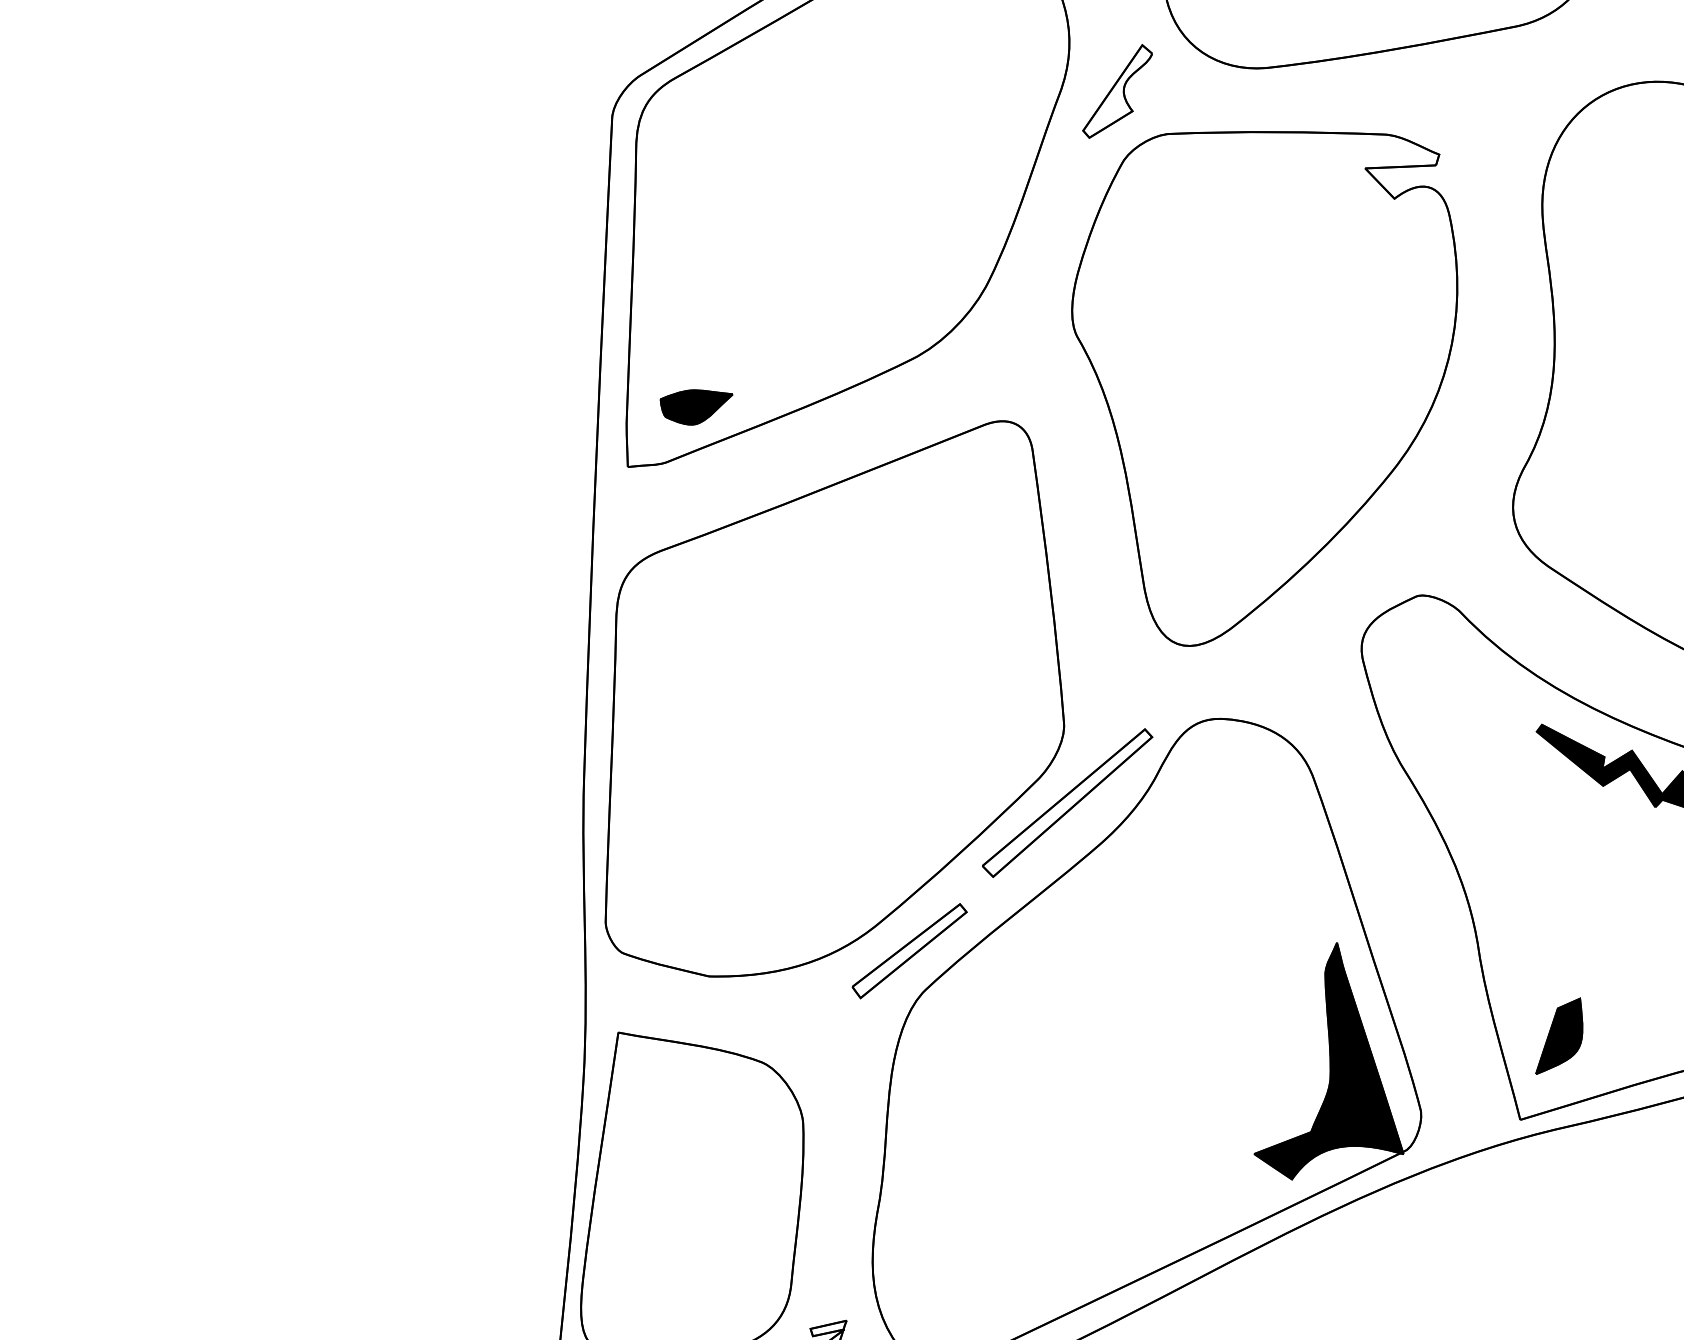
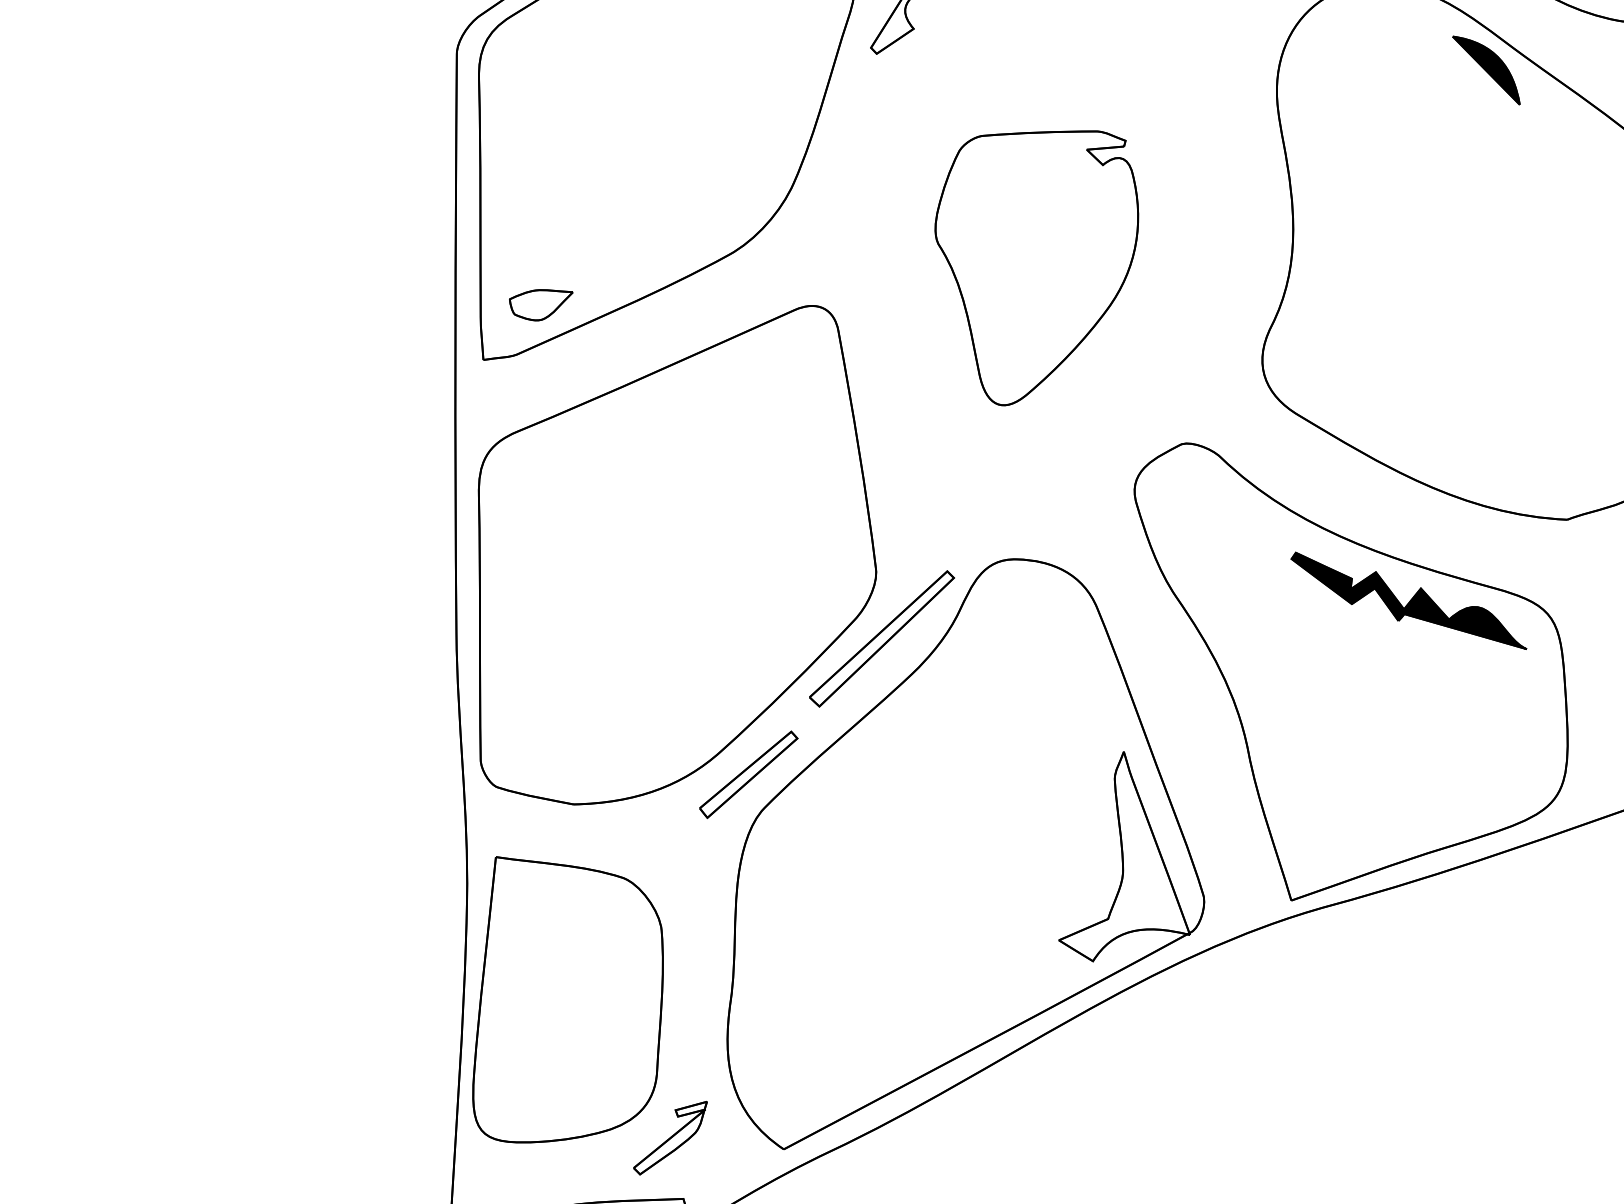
part: (1260, 389) -> (1036, 268), size x0.6
fill: (695, 407) -> (540, 305), removed
part: (1559, 1036) -> (1322, 825), removed
fill: (1332, 1061) -> (1124, 856), removed

